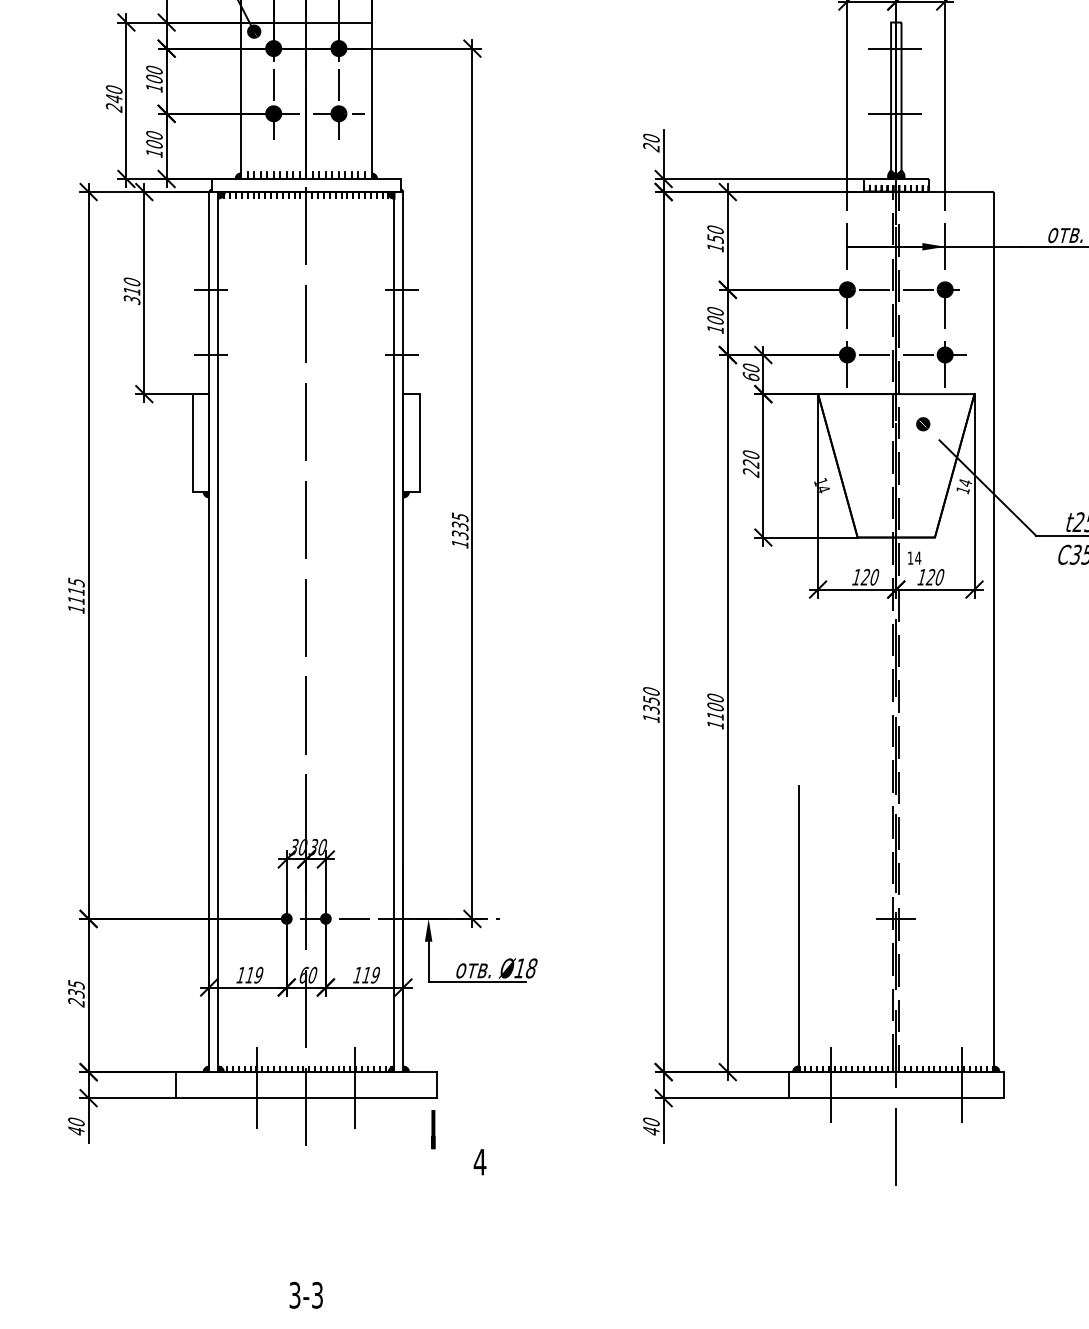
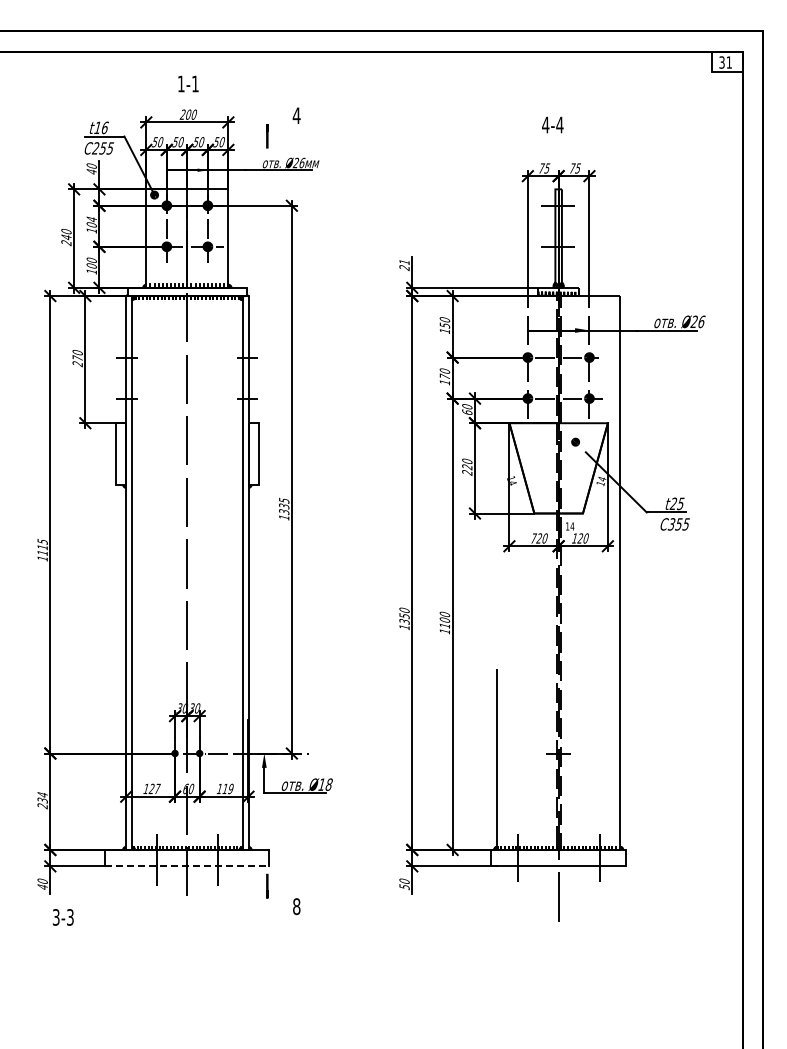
text: (154, 70) -> (91, 219), 100 -> 104
text: (651, 138) -> (404, 262), 20 -> 21
text: (131, 296) -> (77, 361), 310 -> 270
text: (714, 319) -> (444, 376), 100 -> 170
text: (857, 577) -> (534, 538), 120 -> 720
text: (254, 974) -> (154, 788), 119 -> 127
text: (76, 984) -> (42, 794), 235 -> 234
line: (306, 1098) -> (187, 866), solid -> dashed
text: (651, 1131) -> (404, 887), 40 -> 50
text: (479, 1161) -> (296, 906), 4 -> 8
text: (304, 1295) -> (62, 917), moved

